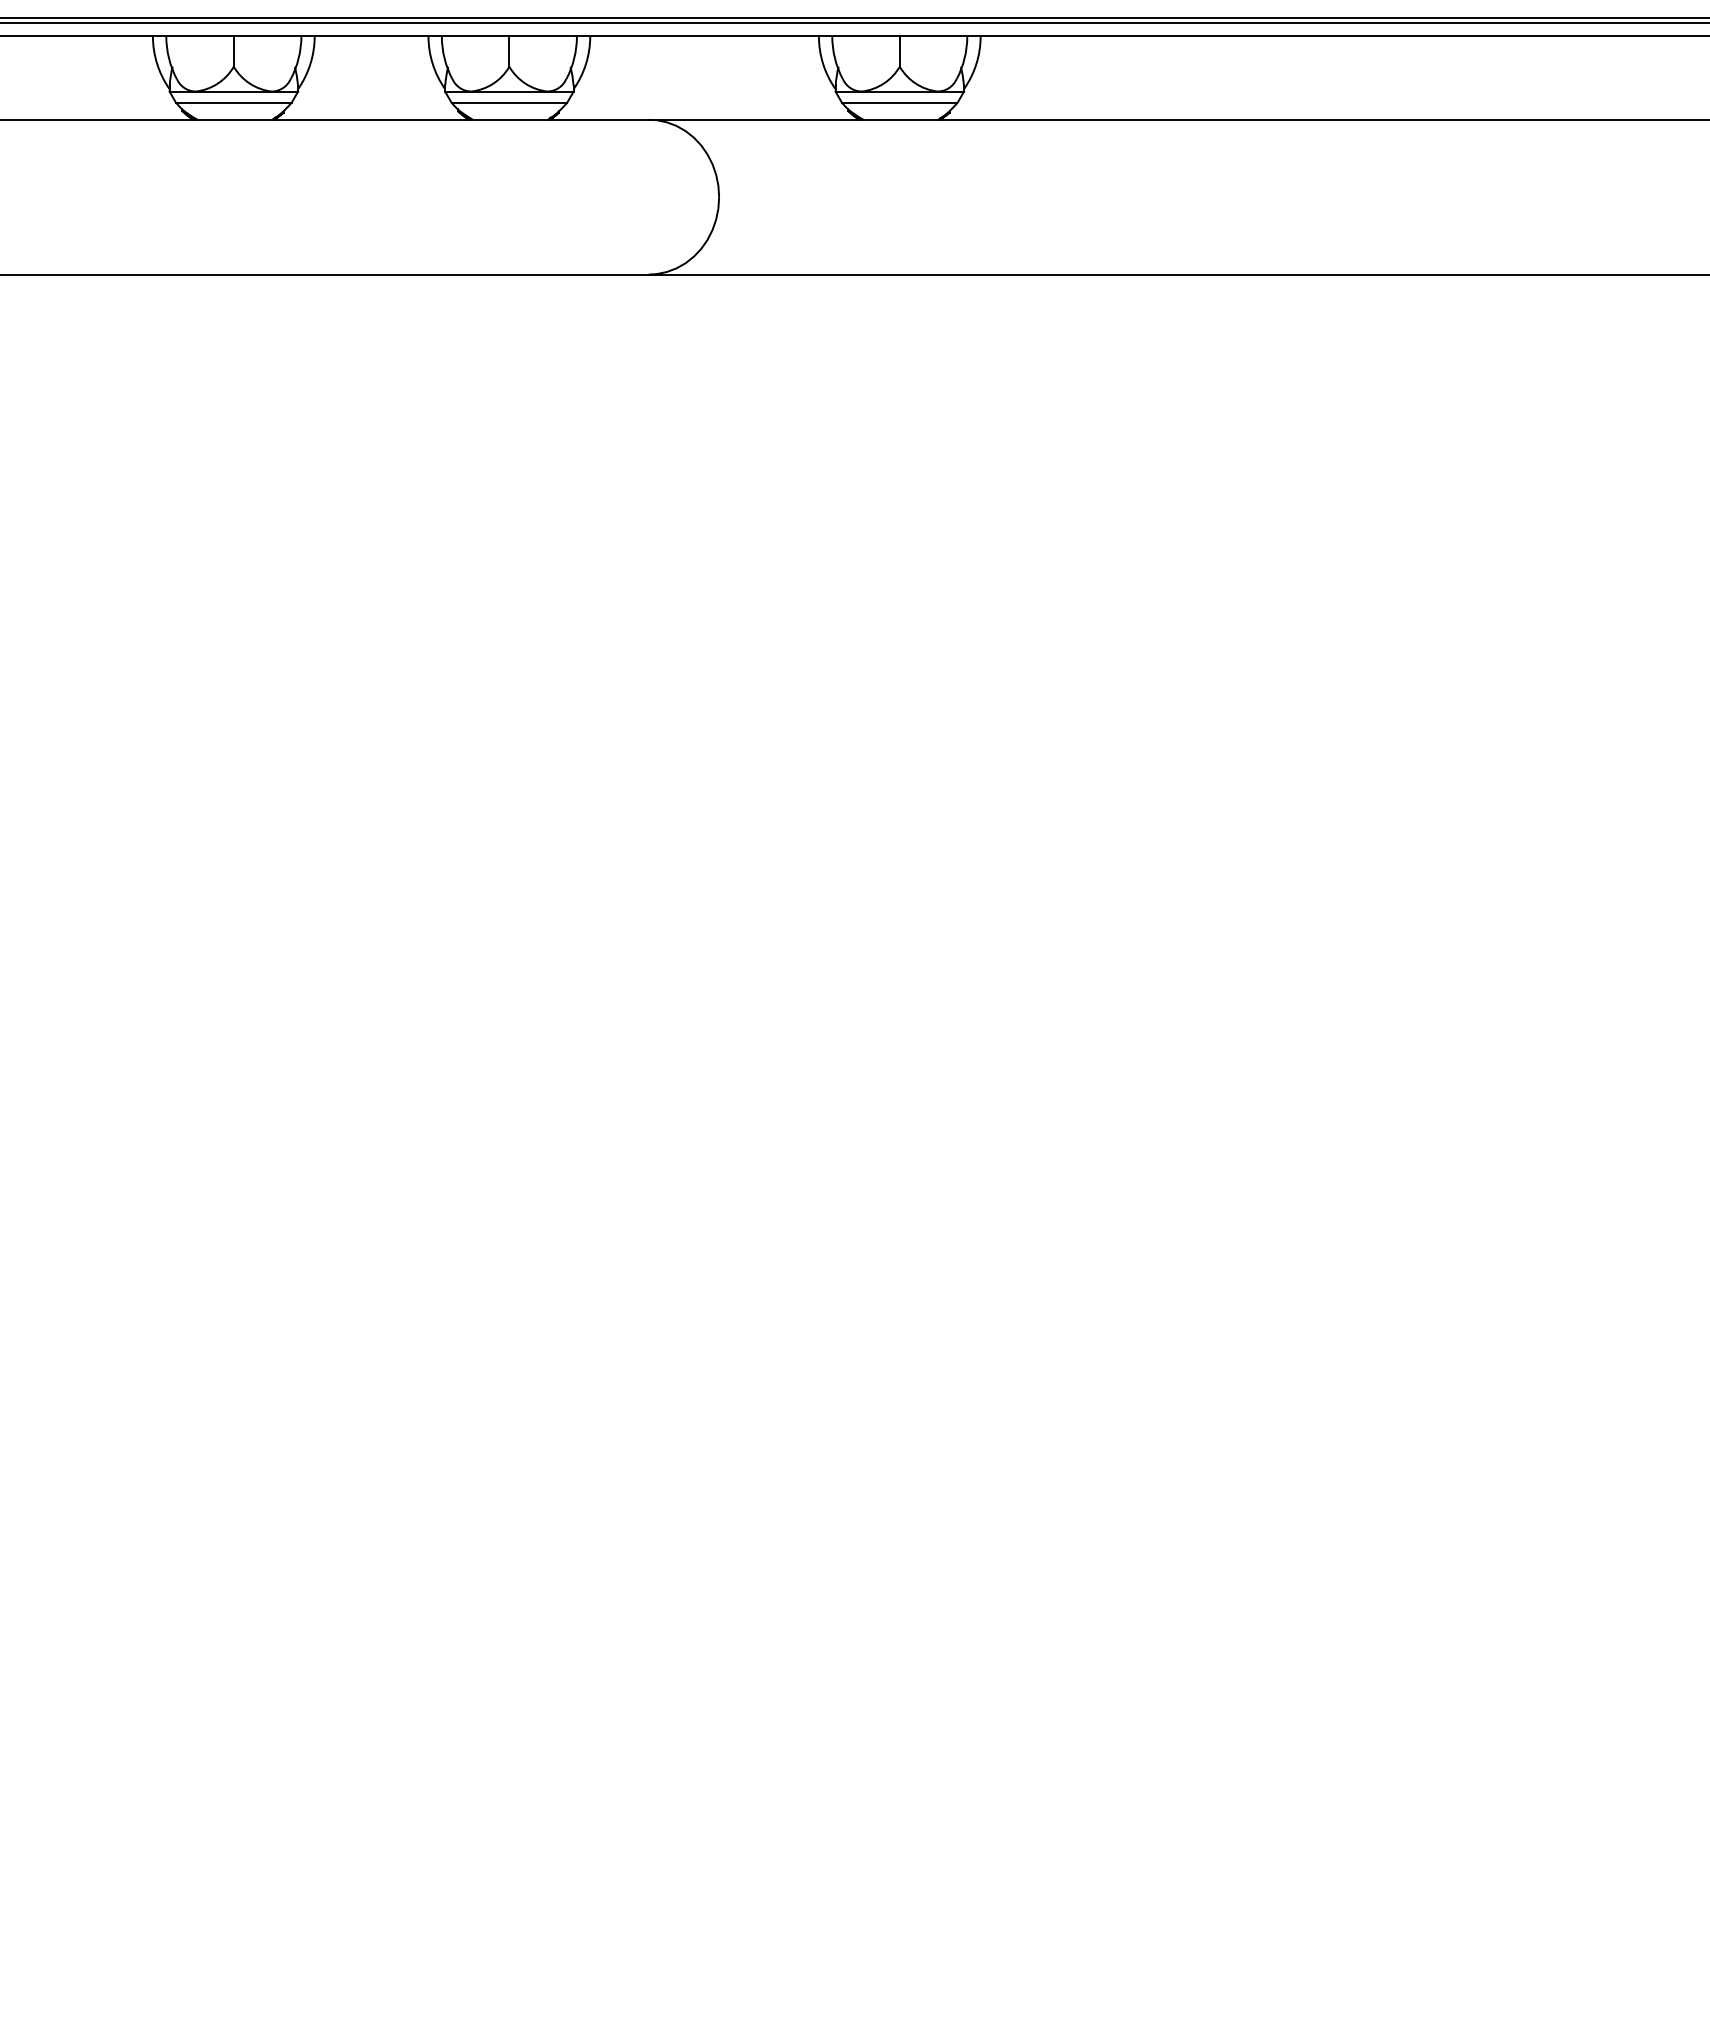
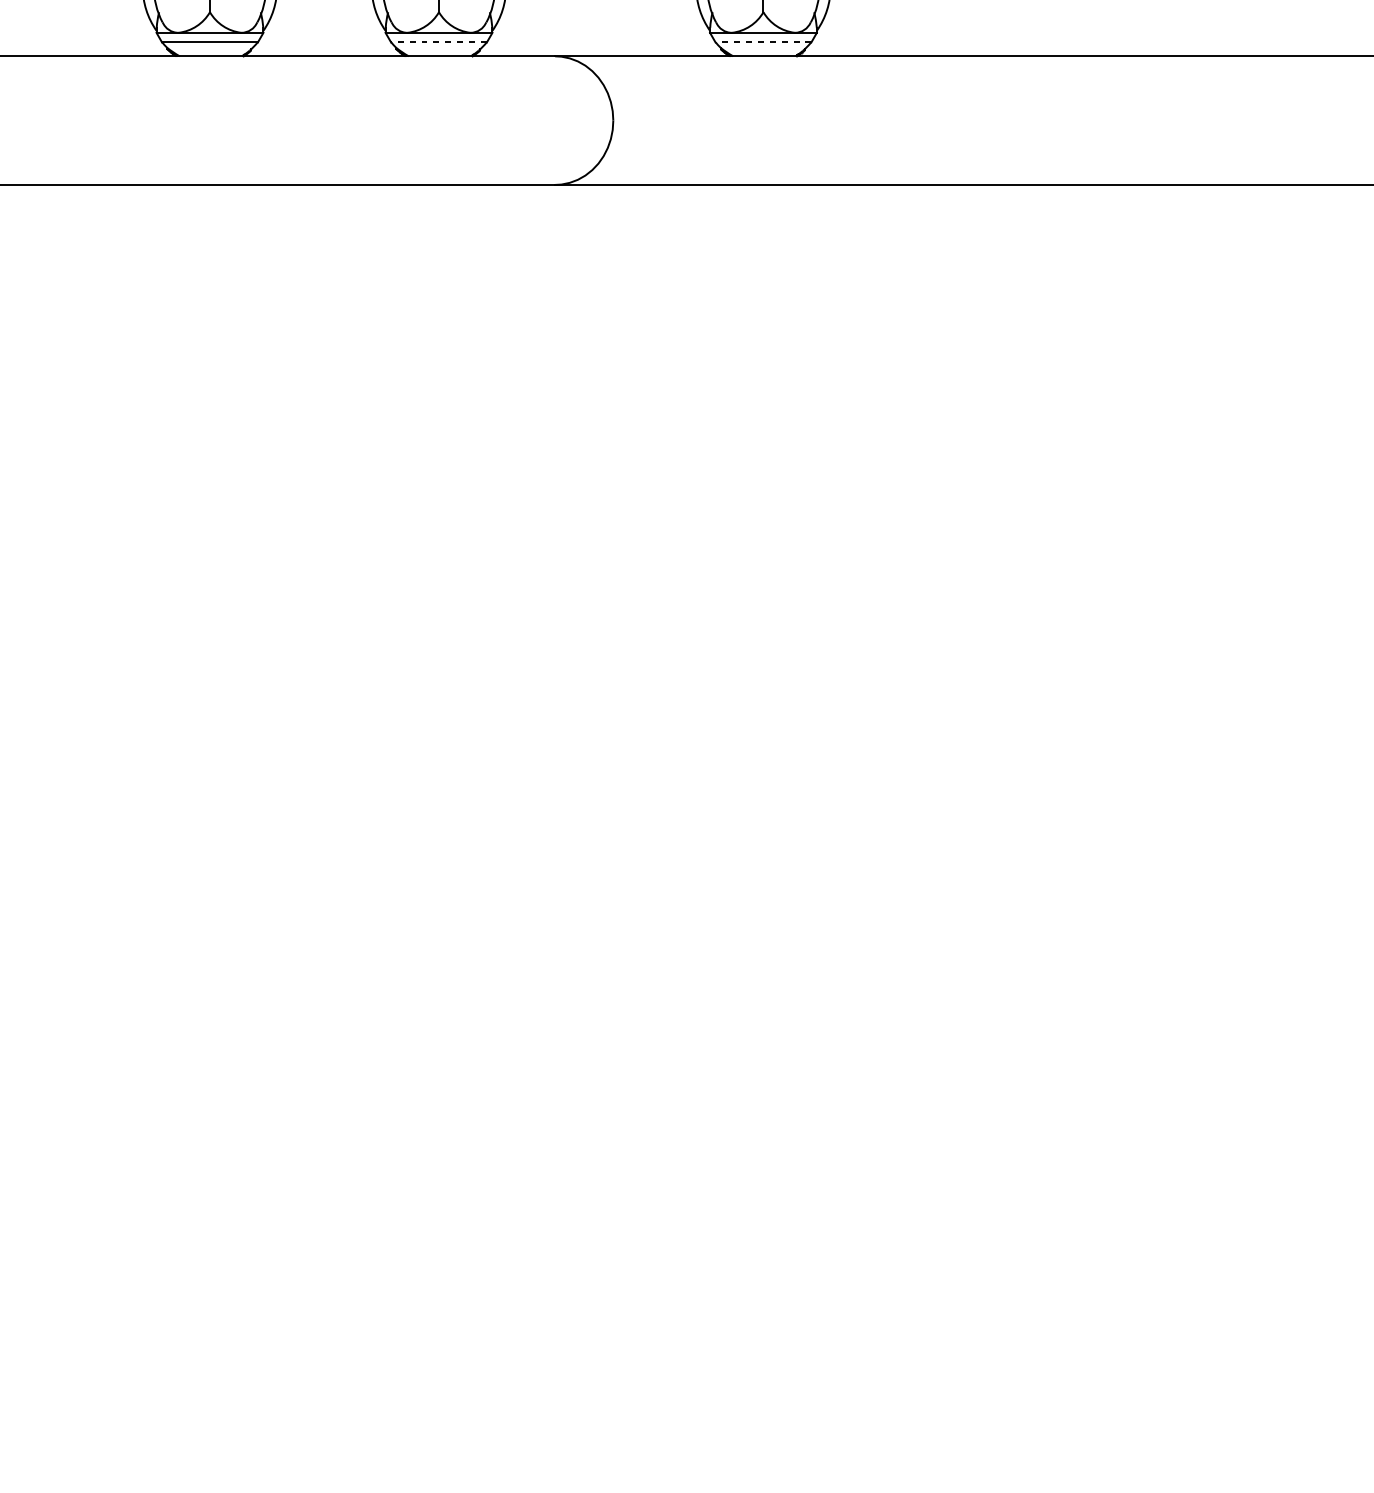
line: (509, 103) -> (439, 42), solid -> dashed
line: (899, 103) -> (763, 42), solid -> dashed

